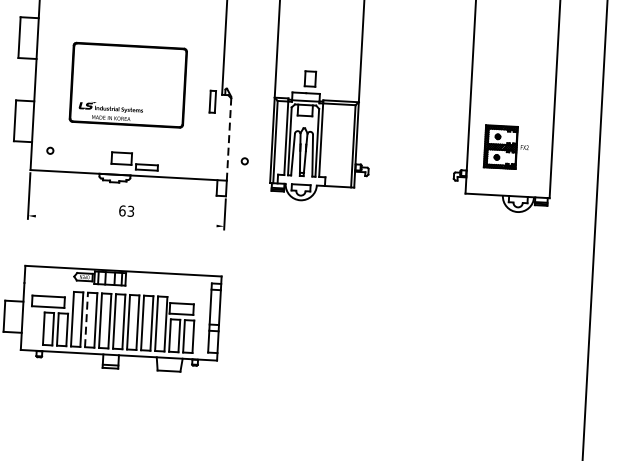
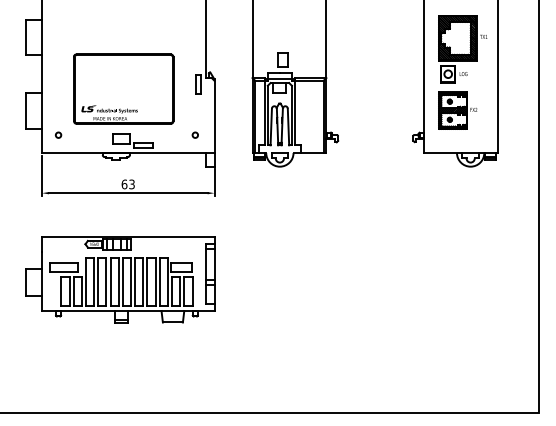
part: (515, 78) -> (462, 49), added
part: (128, 84) -> (123, 88), moved
line: (229, 139) -> (214, 116), dashed -> solid
circle: (243, 160) -> (194, 134), moved
line: (125, 221) -> (127, 193), added
line: (86, 319) -> (98, 281), dashed -> solid

